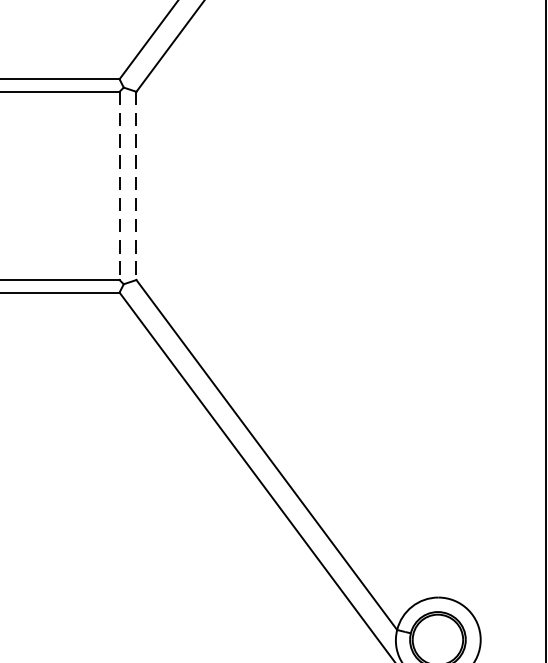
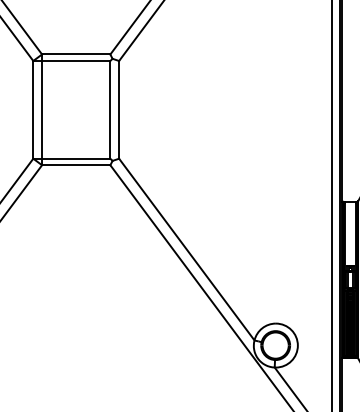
line: (119, 185) -> (110, 109), dashed -> solid
line: (137, 185) -> (119, 109), dashed -> solid

